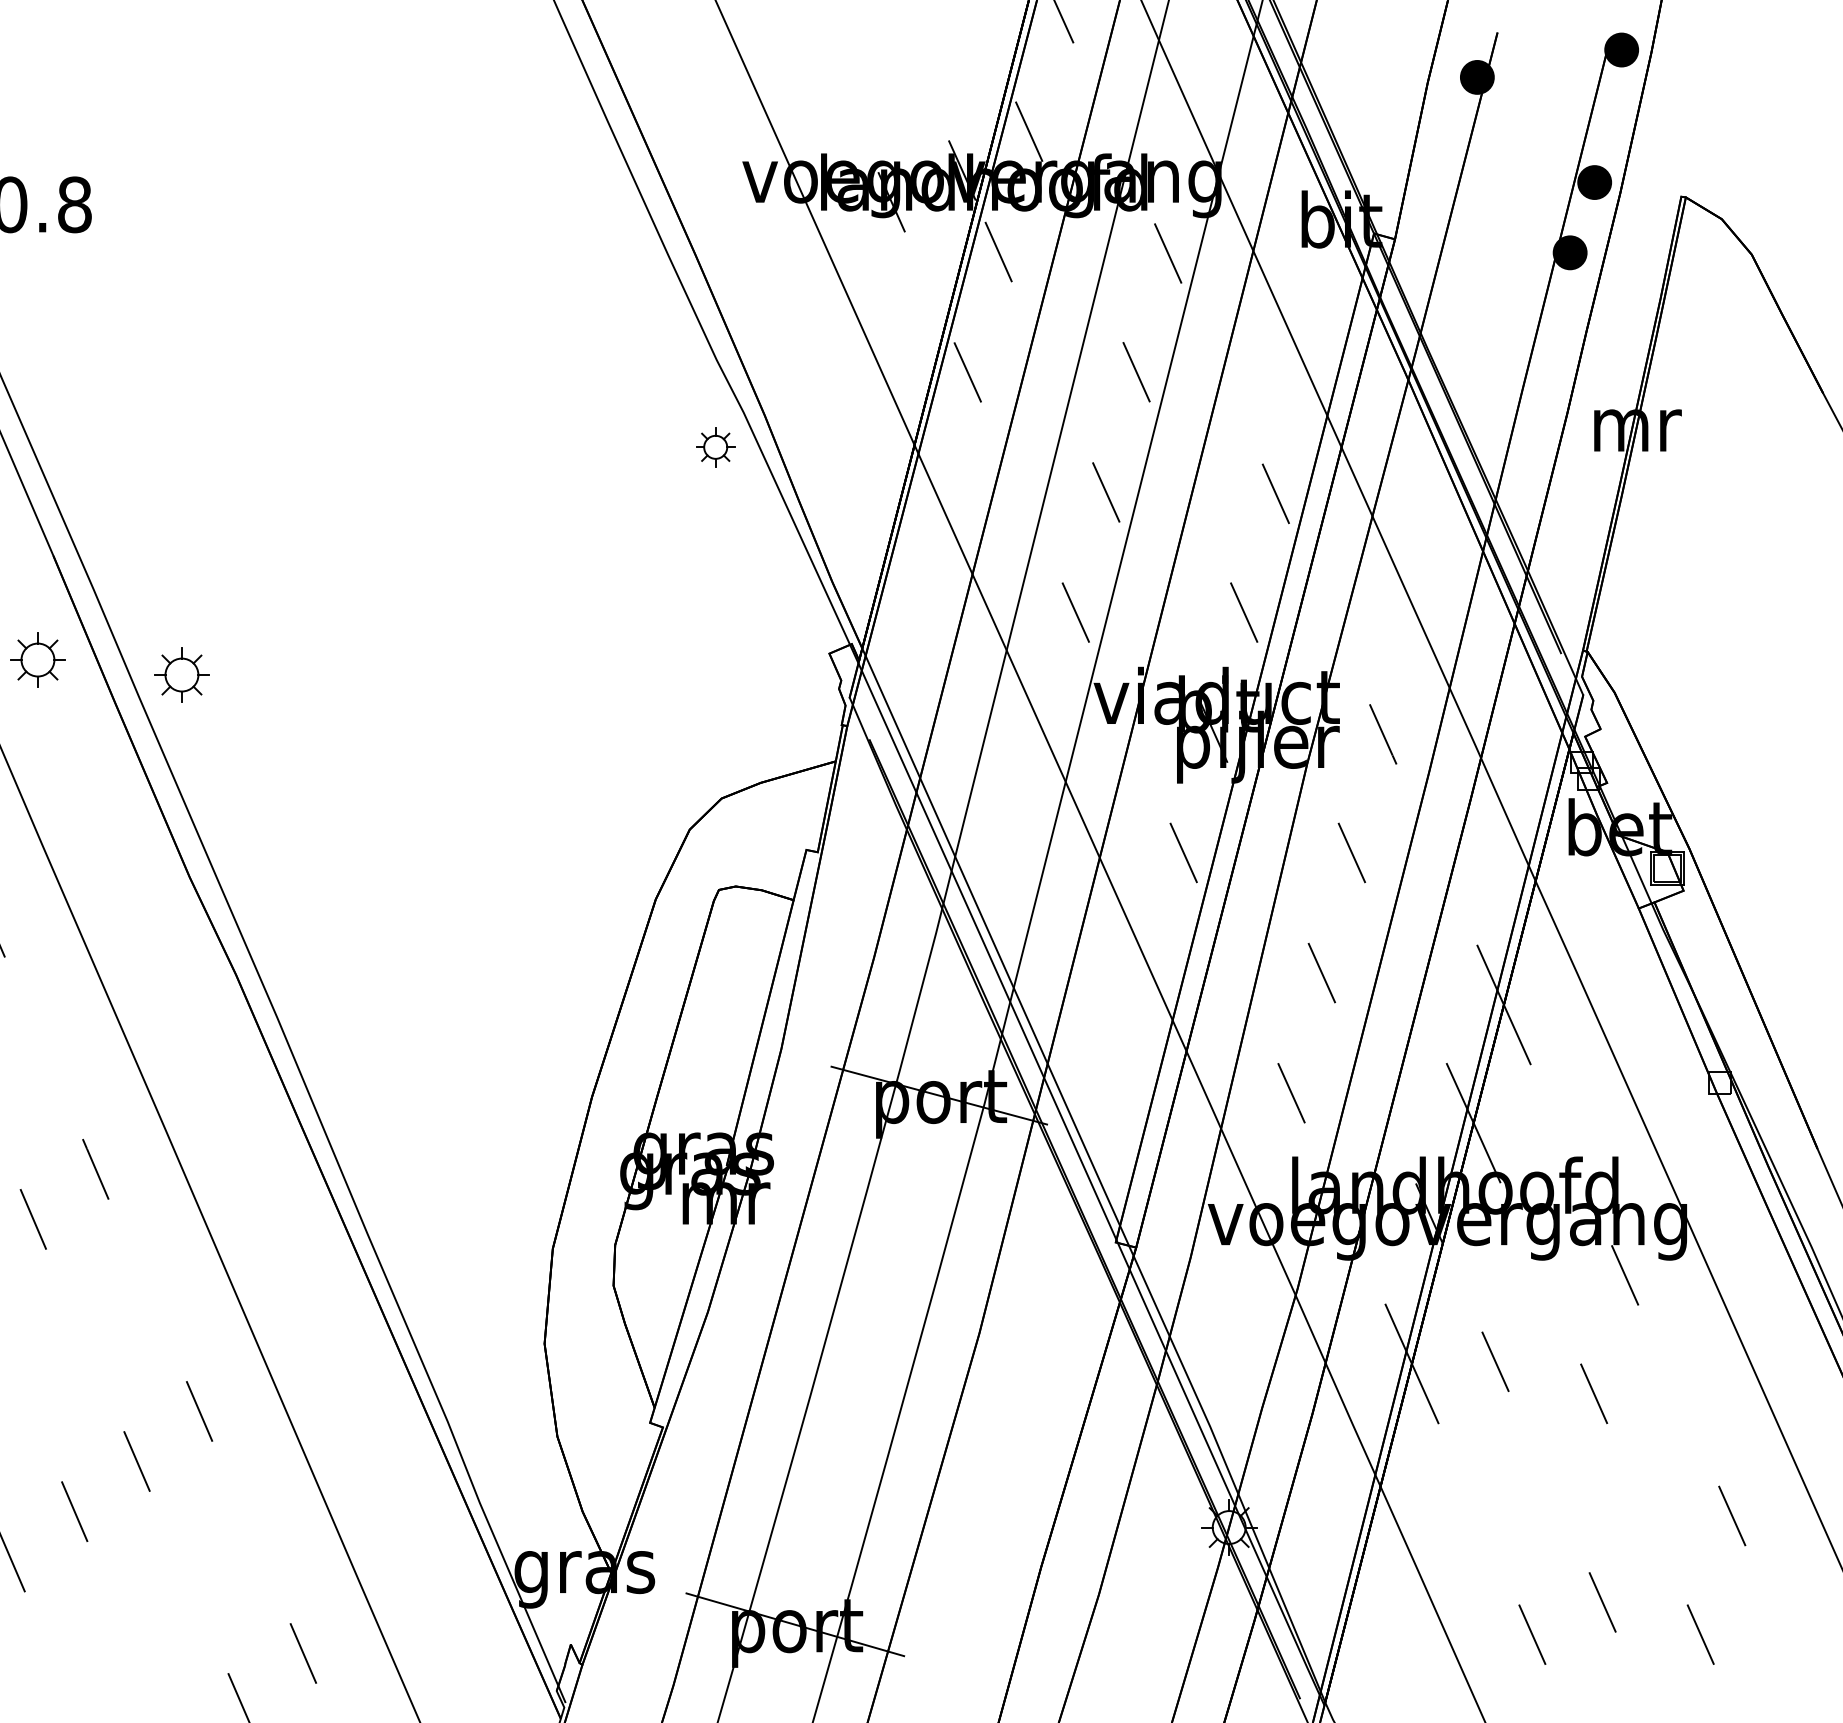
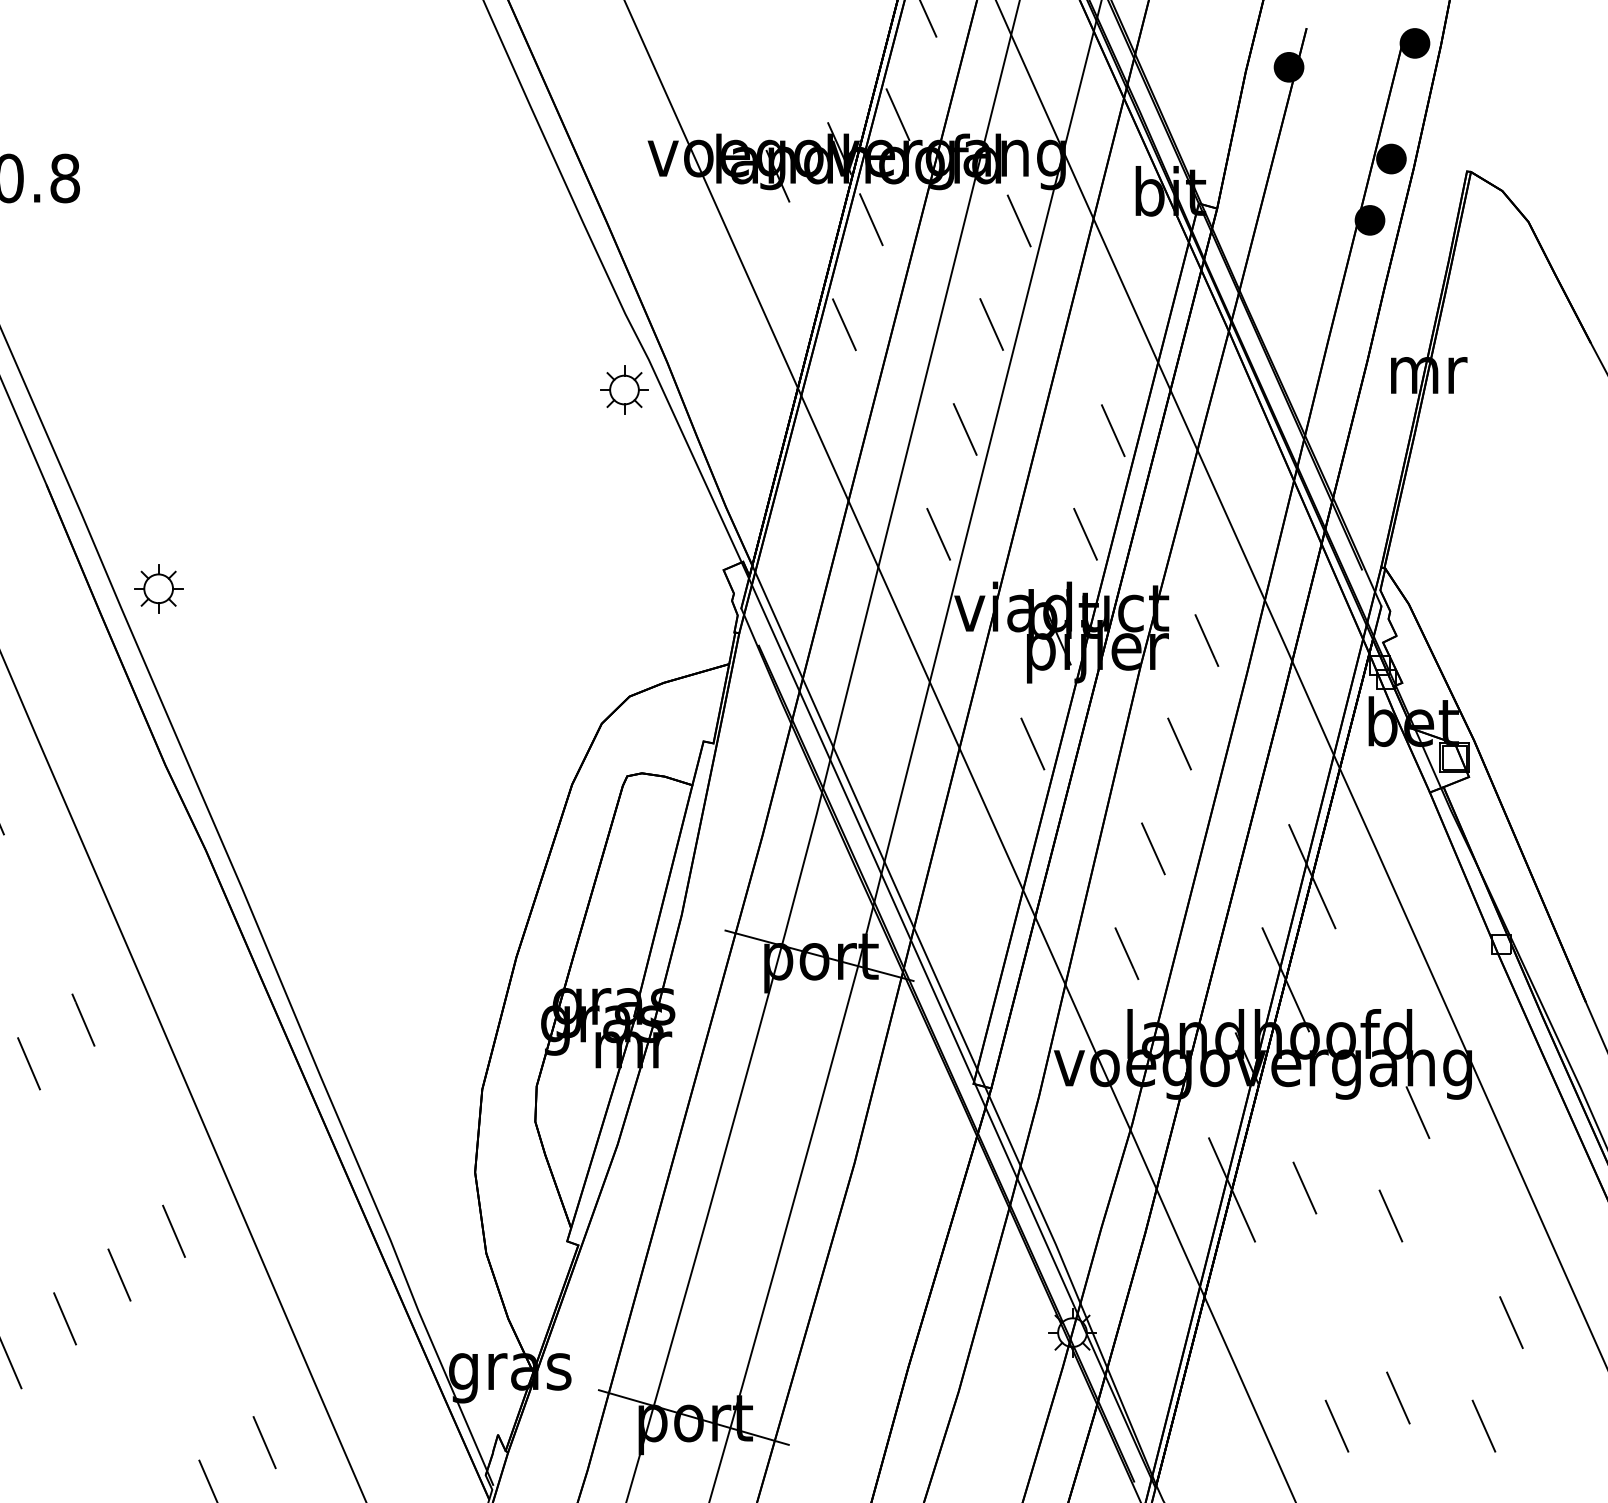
part: (715, 447) -> (624, 390), size x1.43
part: (37, 659) -> (32, 575), removed

